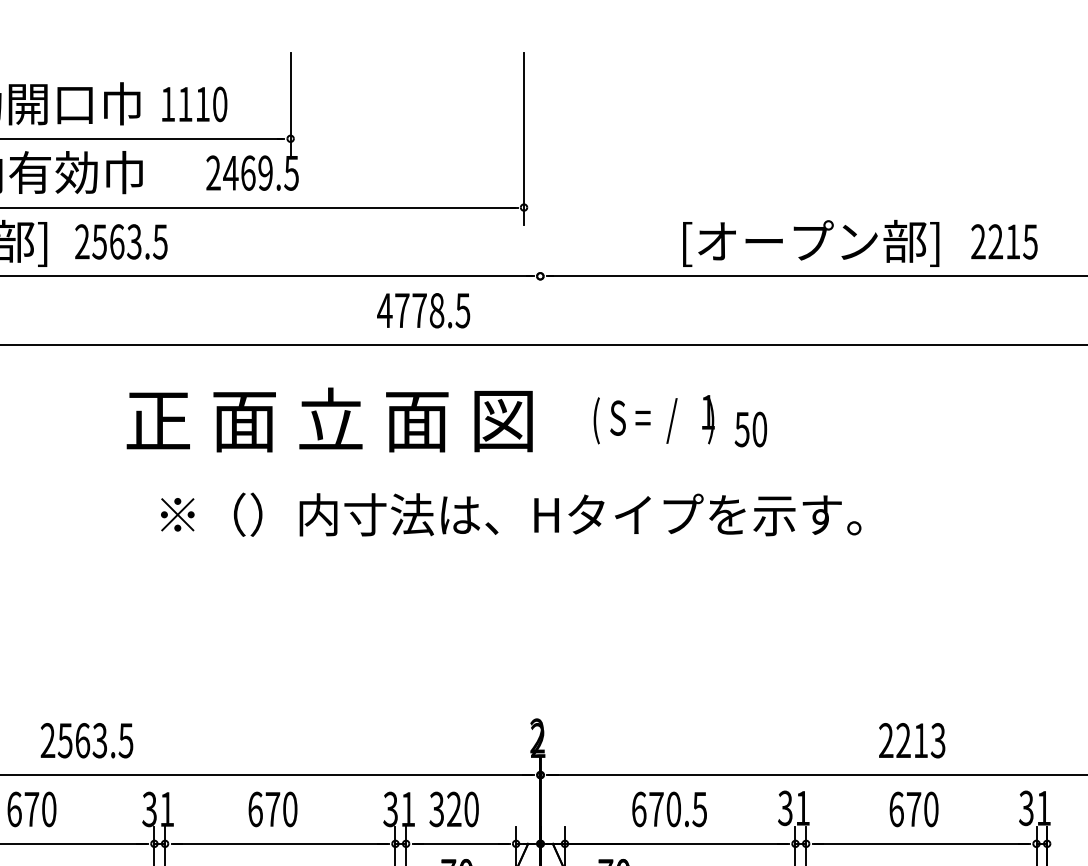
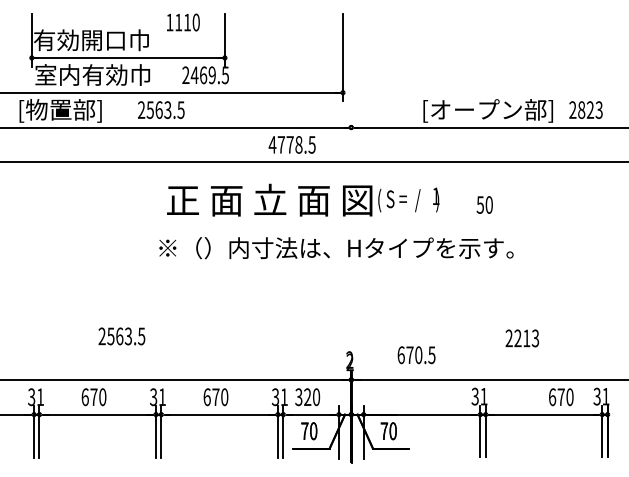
text: (194, 104) -> (183, 22), moved
text: (121, 240) -> (161, 109), moved
text: (1013, 242) -> (590, 110), 2215 -> 2823
text: (329, 418) -> (269, 199), moved
text: (750, 428) -> (484, 204), moved
text: (86, 740) -> (121, 336), moved
text: (910, 740) -> (521, 338), moved
text: (669, 810) -> (416, 355), moved
text: (914, 810) -> (561, 397), moved

